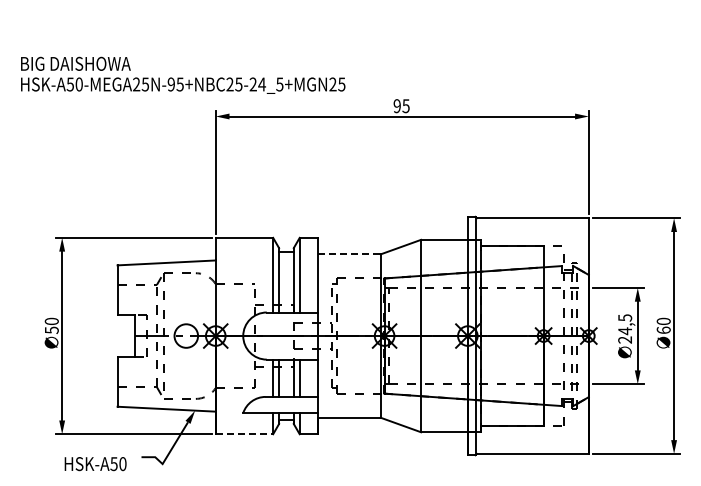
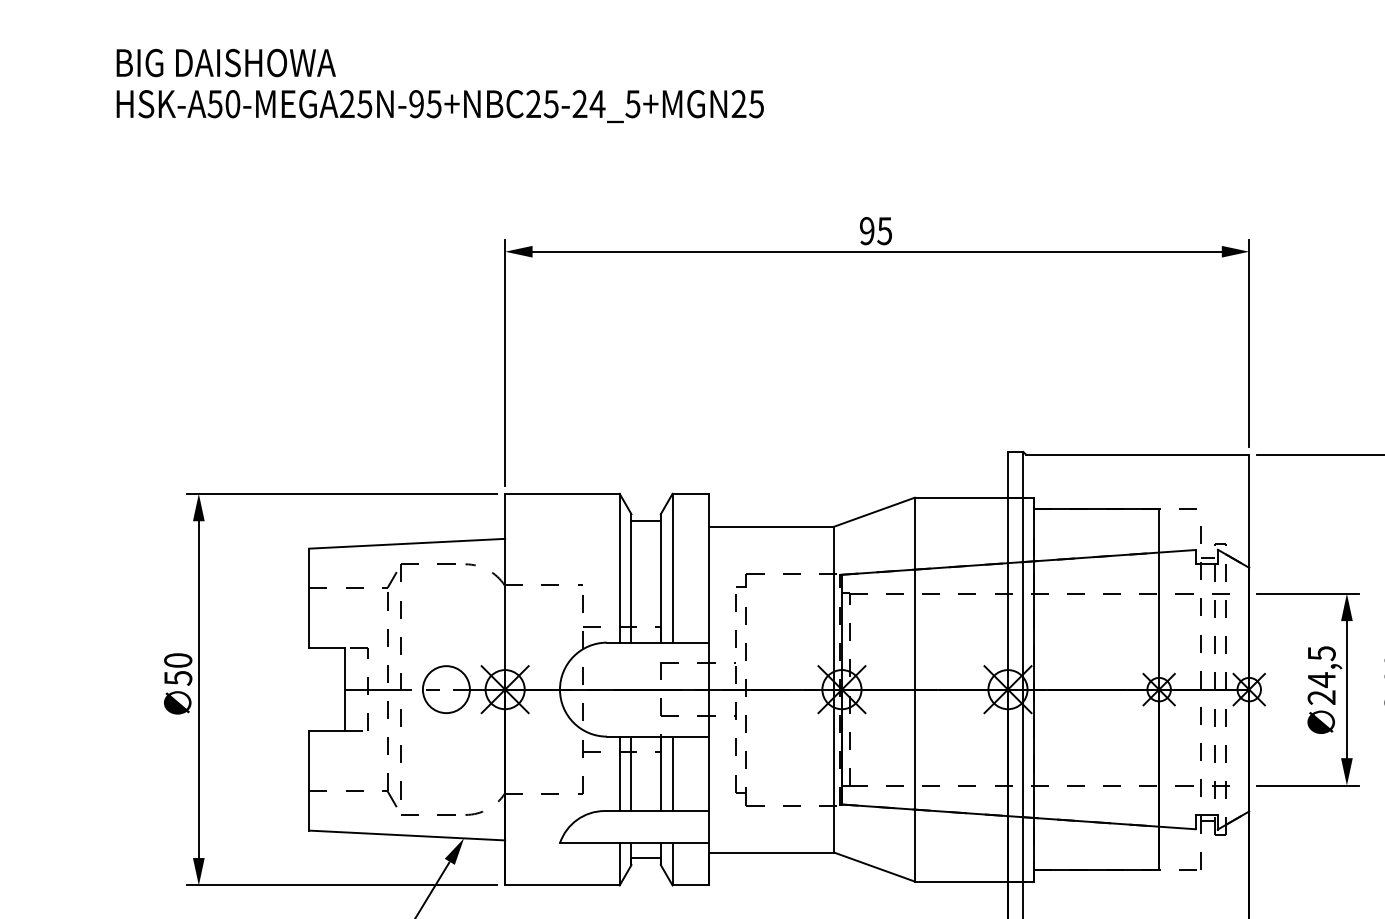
text: (183, 74) -> (440, 84), moved
line: (349, 254) -> (771, 526), dashed -> solid
line: (244, 434) -> (562, 885), dashed -> solid

